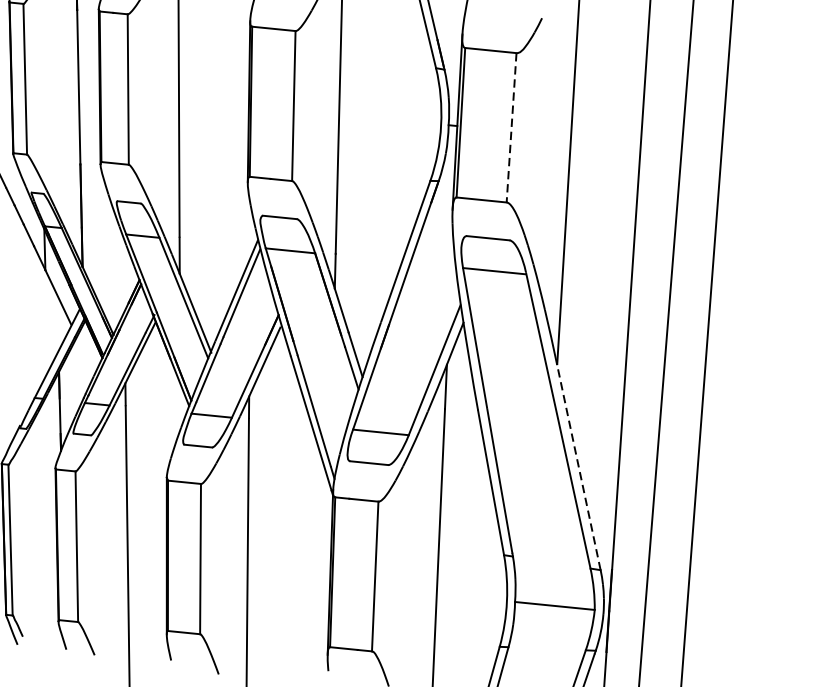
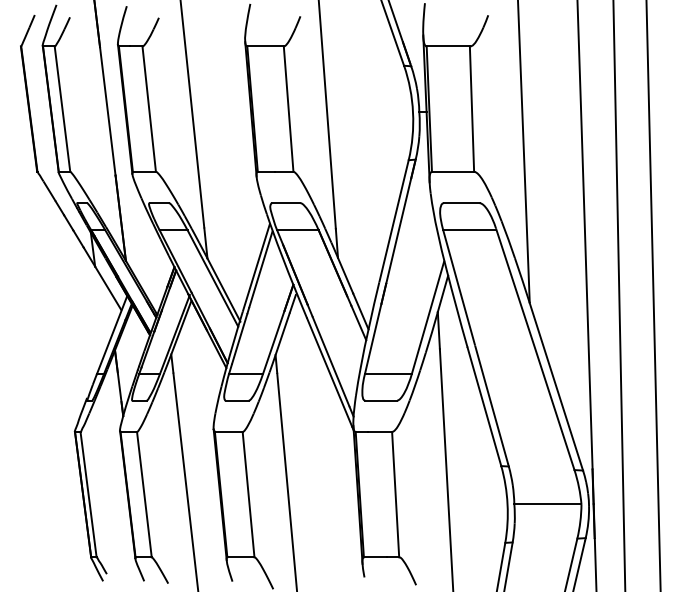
line: (512, 128) -> (472, 109), dashed -> solid
line: (579, 467) -> (556, 386), dashed -> solid

